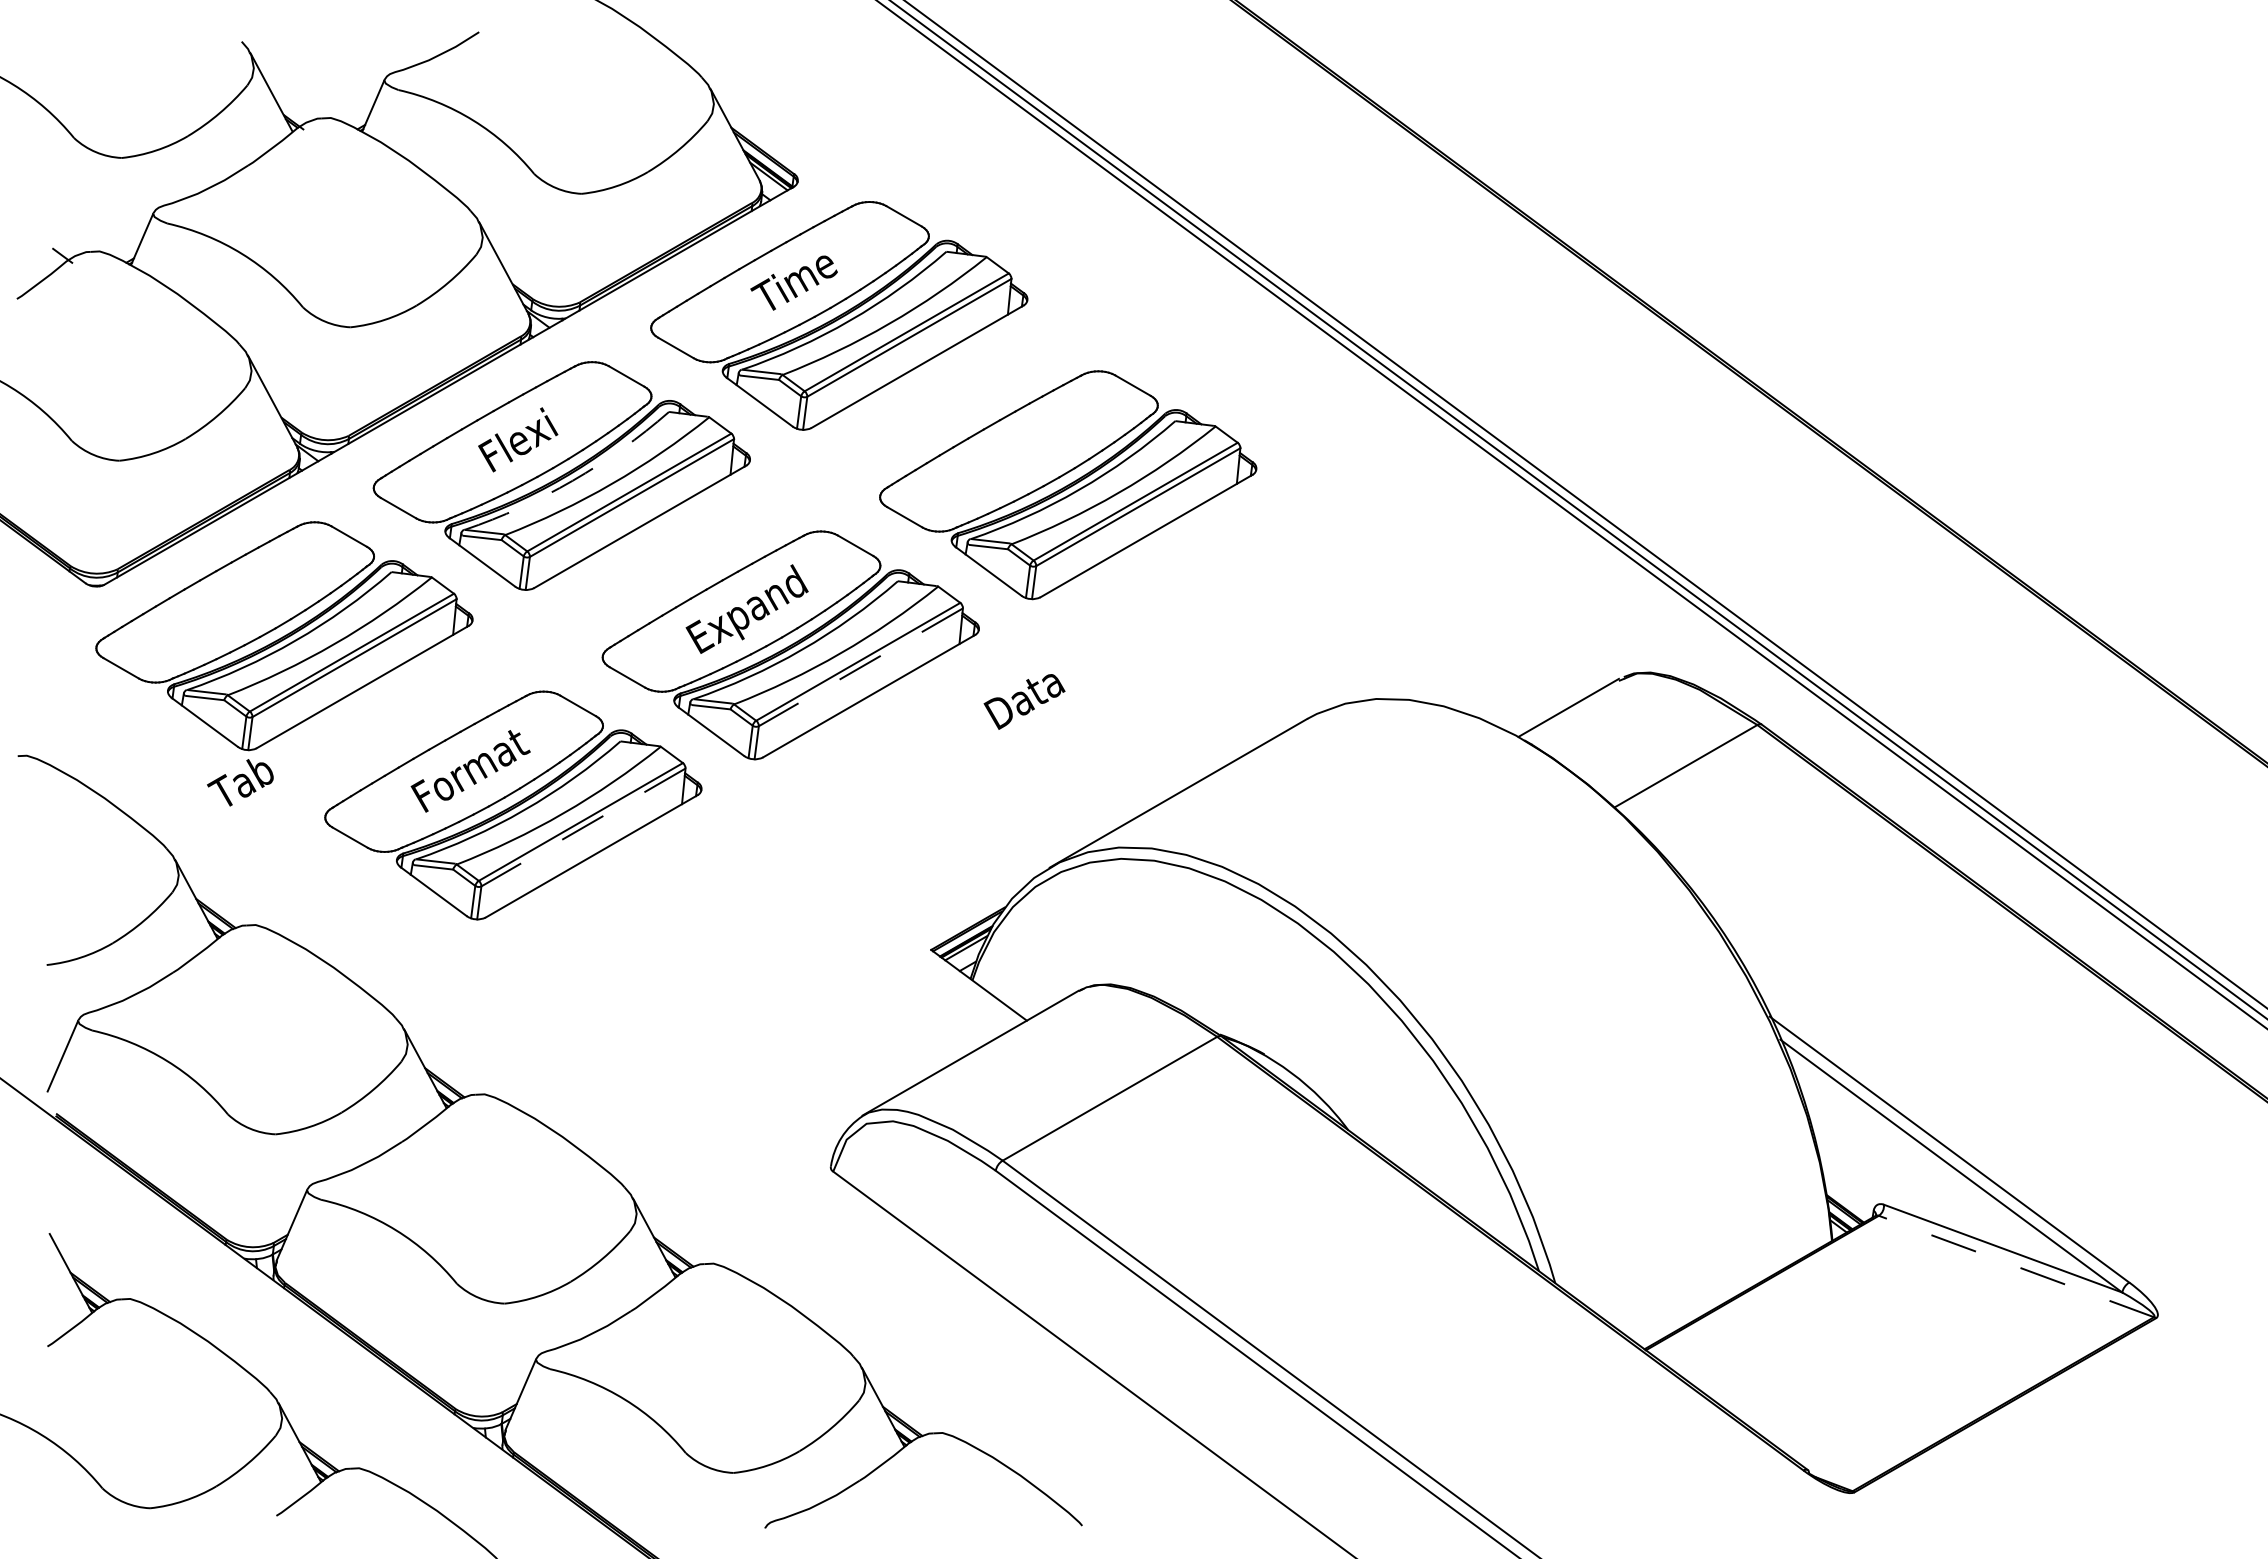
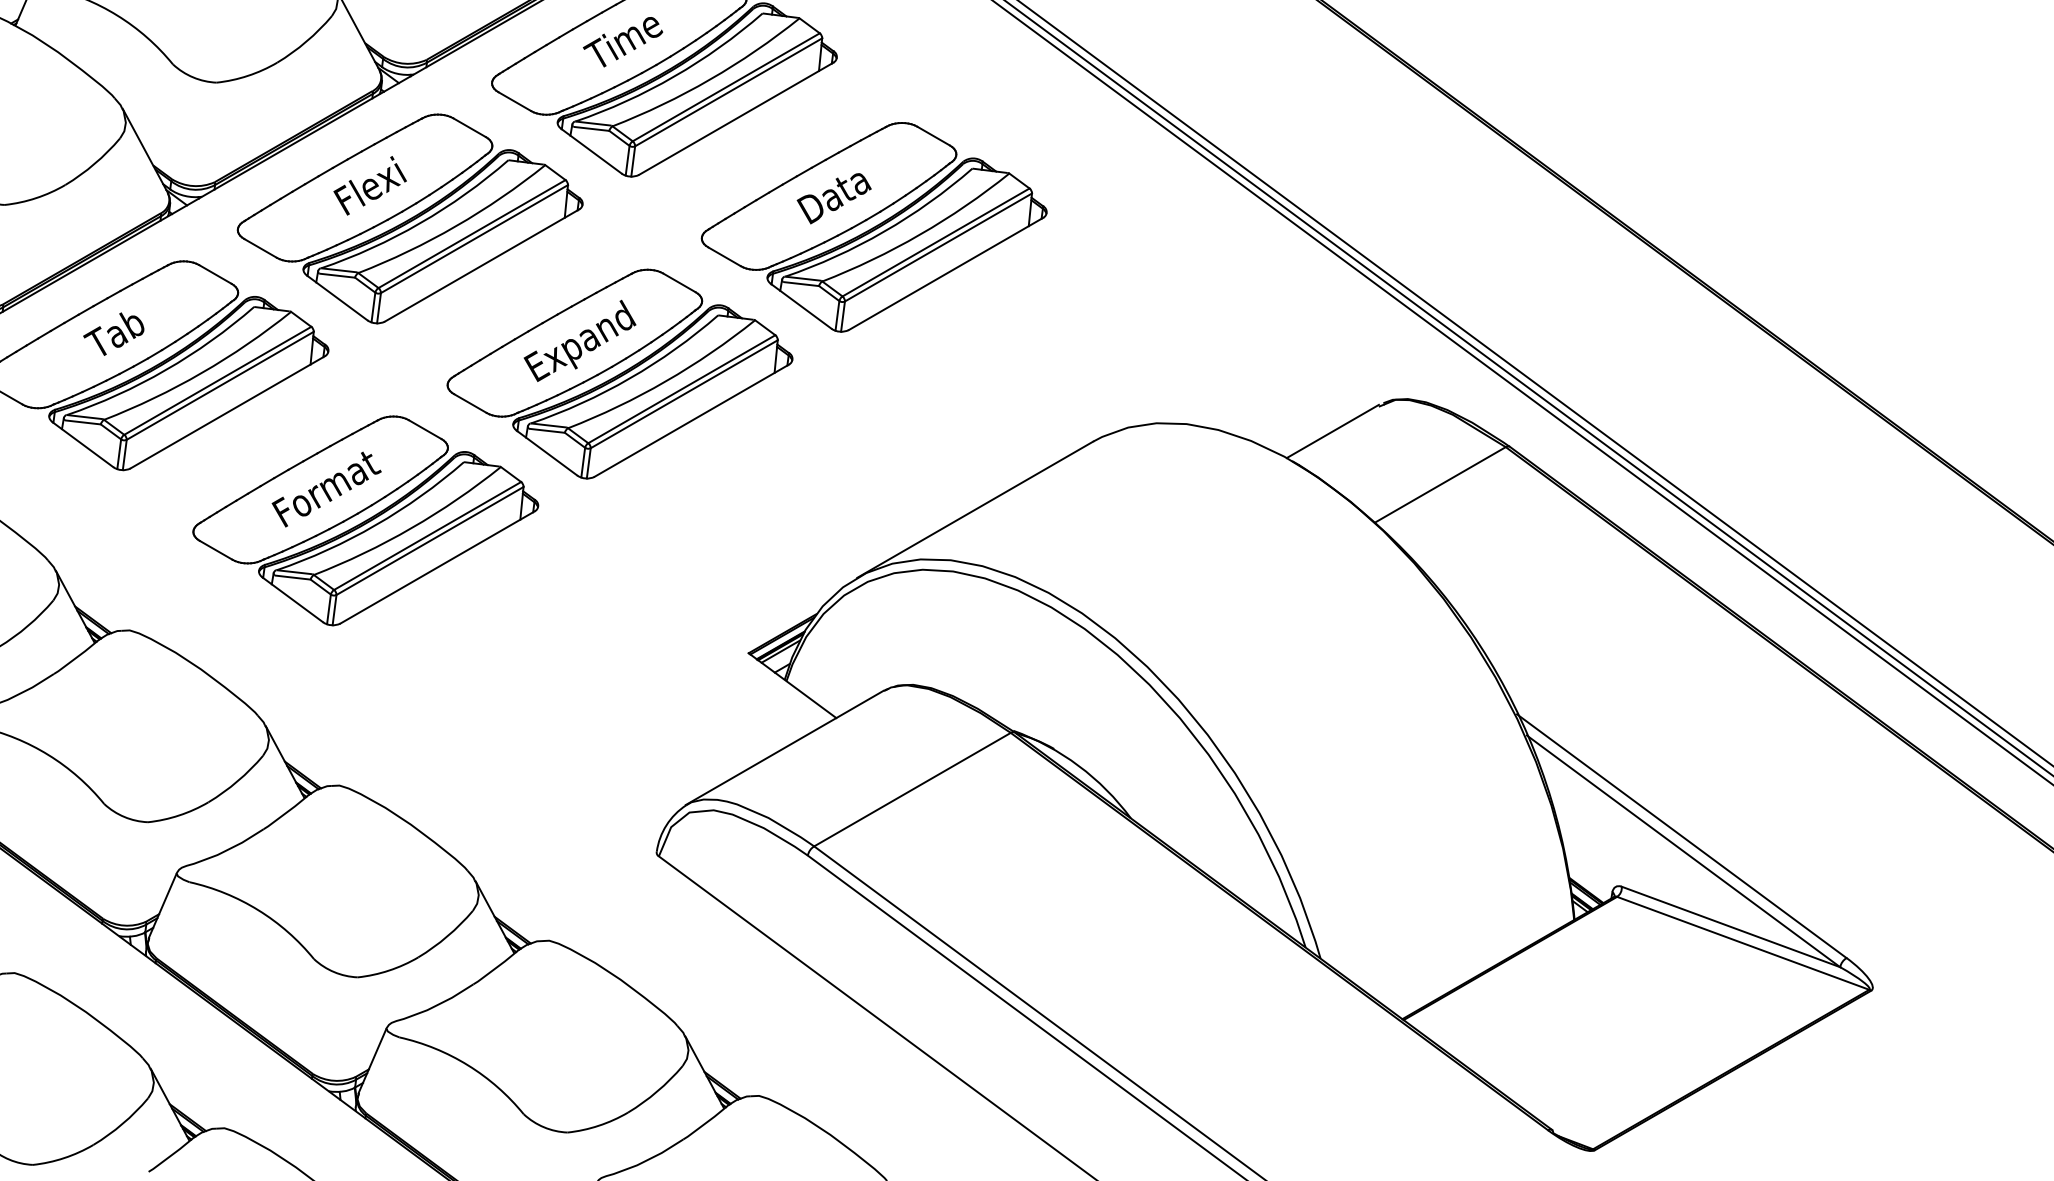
arc: (572, 480) -> (419, 223), dashed -> solid
line: (860, 667) -> (683, 394), dashed -> solid
text: (1024, 701) -> (834, 198), moved
text: (240, 782) -> (113, 333), moved
line: (583, 827) -> (430, 541), dashed -> solid
line: (2016, 1266) -> (1743, 943), dashed -> solid

